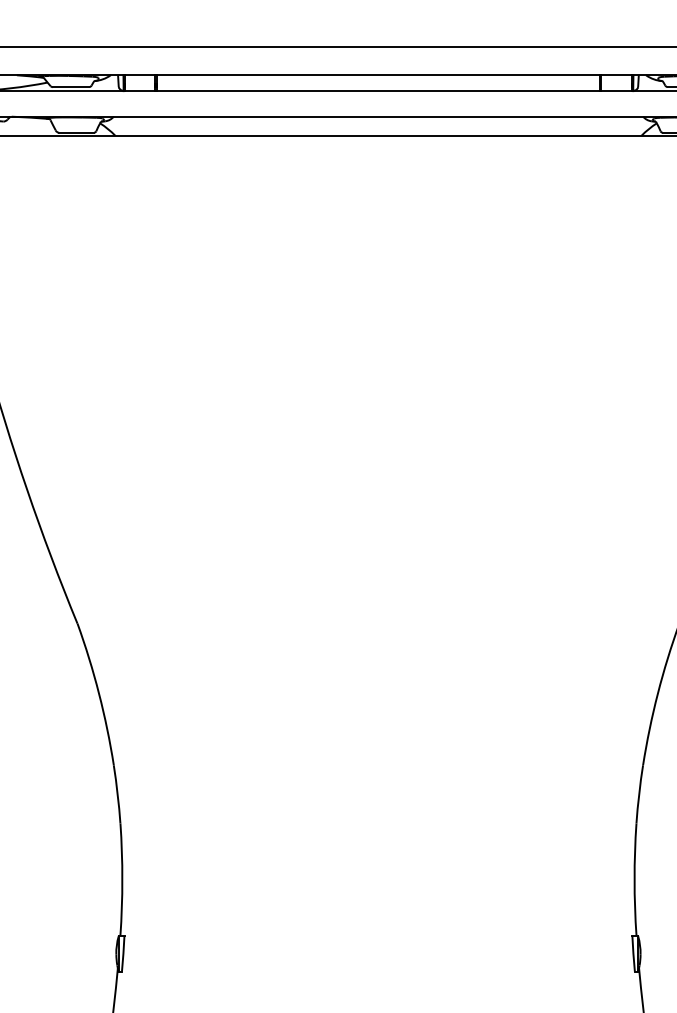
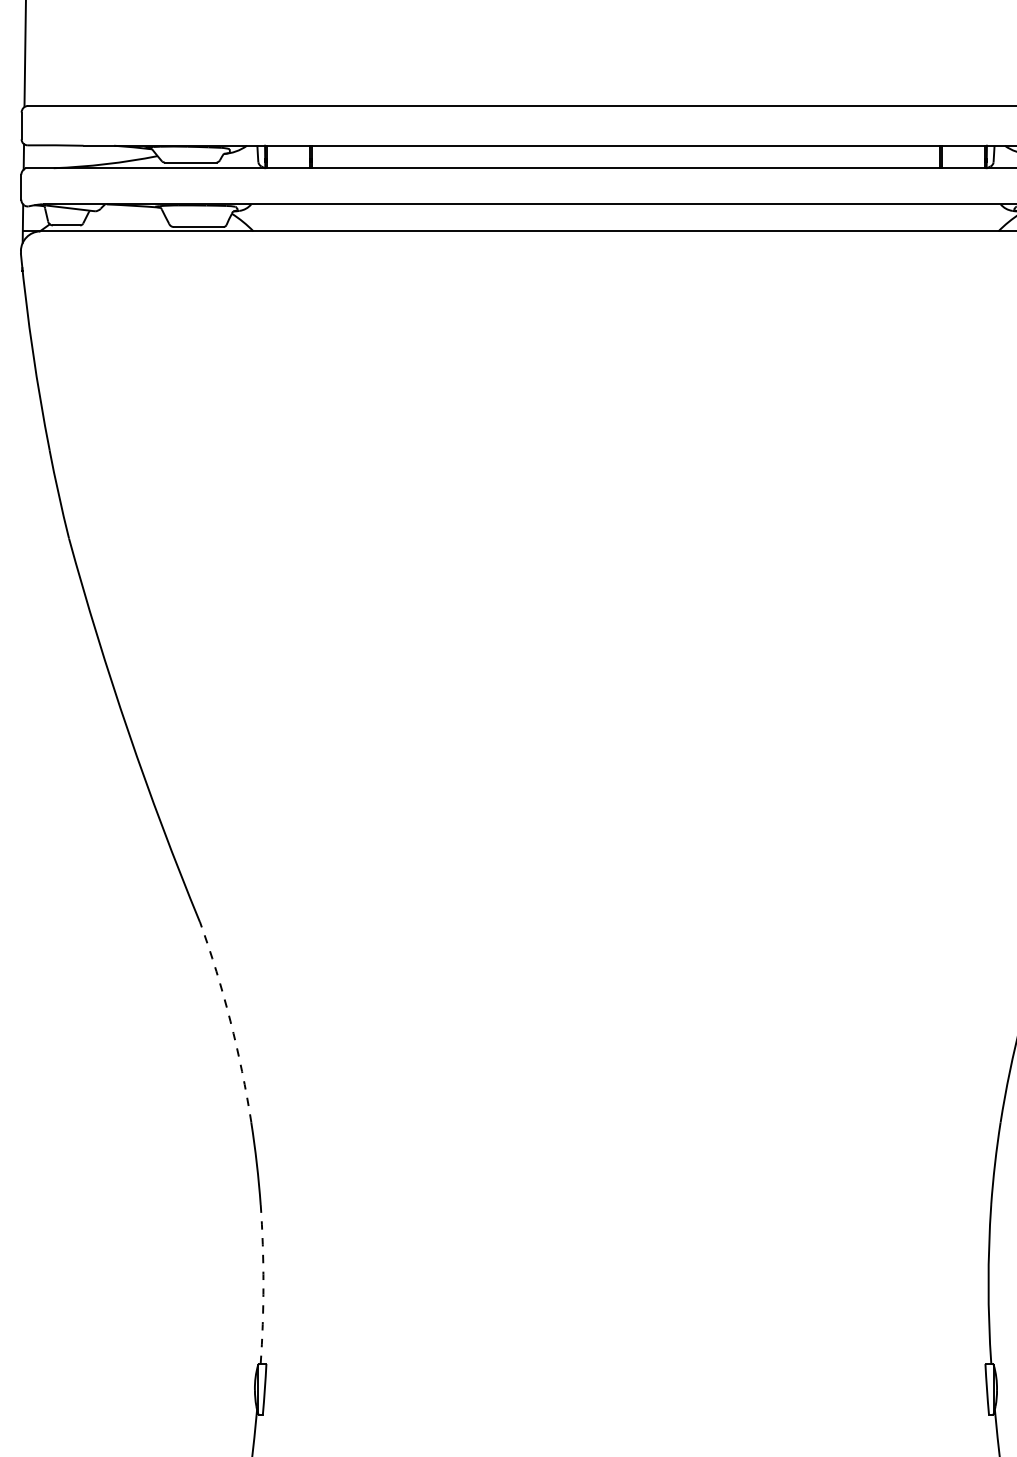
arc: (99, 693) -> (230, 1021), solid -> dashed
arc: (122, 879) -> (263, 1284), solid -> dashed

